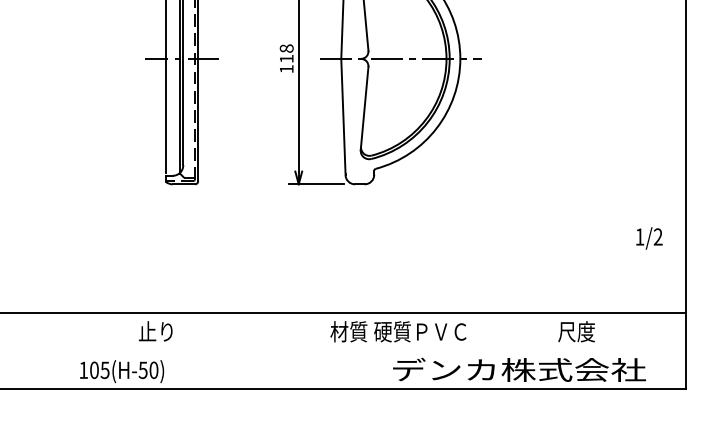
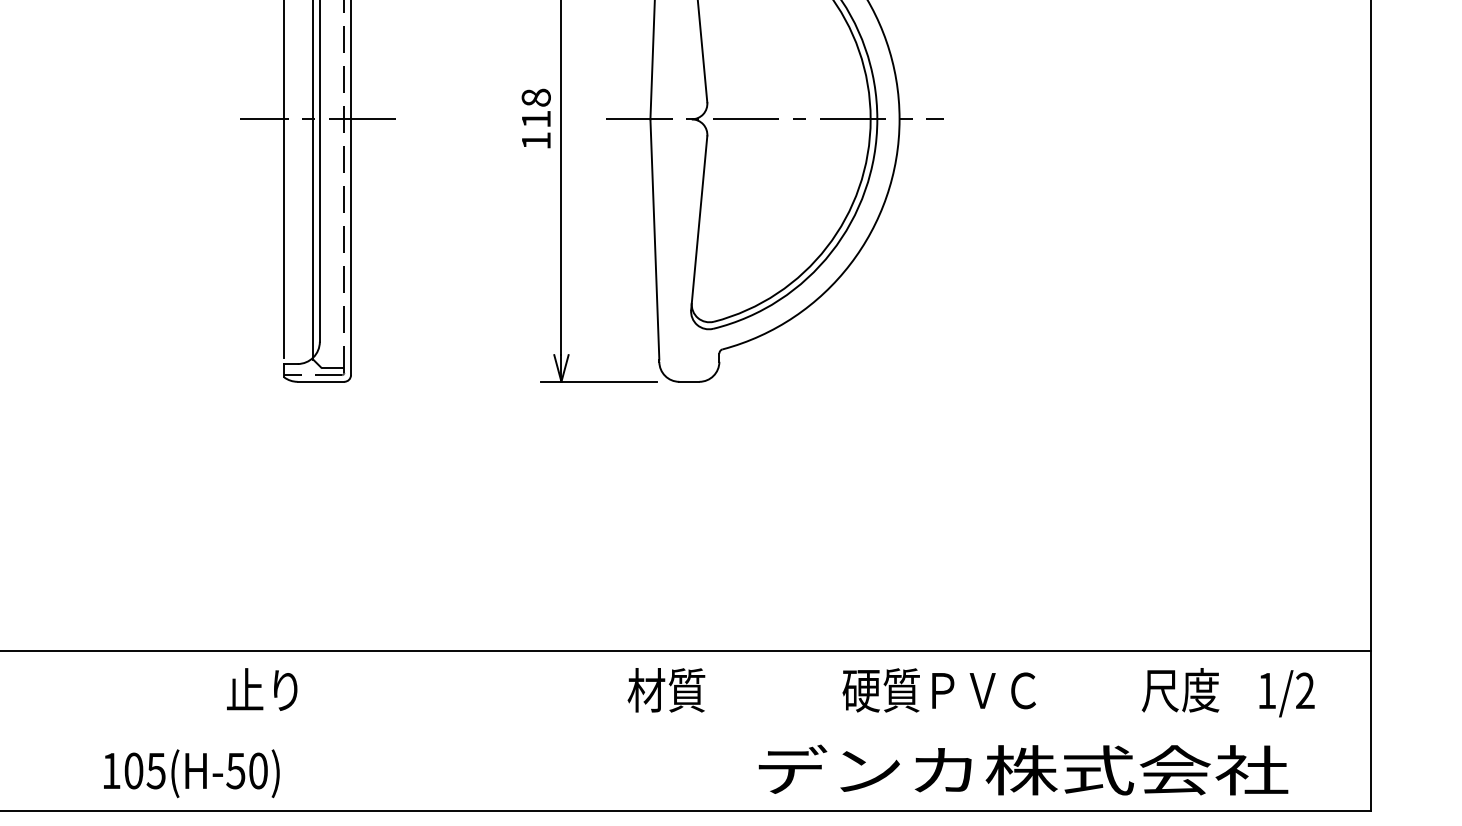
text: (649, 238) -> (1287, 693), moved
text: (420, 331) -> (939, 689), moved
text: (576, 331) -> (1180, 689), moved

